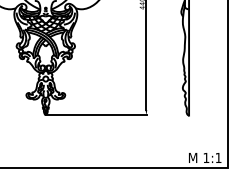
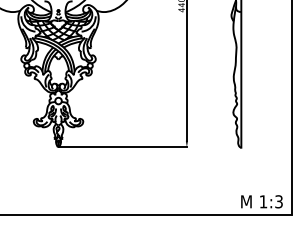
text: (218, 157) -> (278, 201), 1:1 -> 1:3

